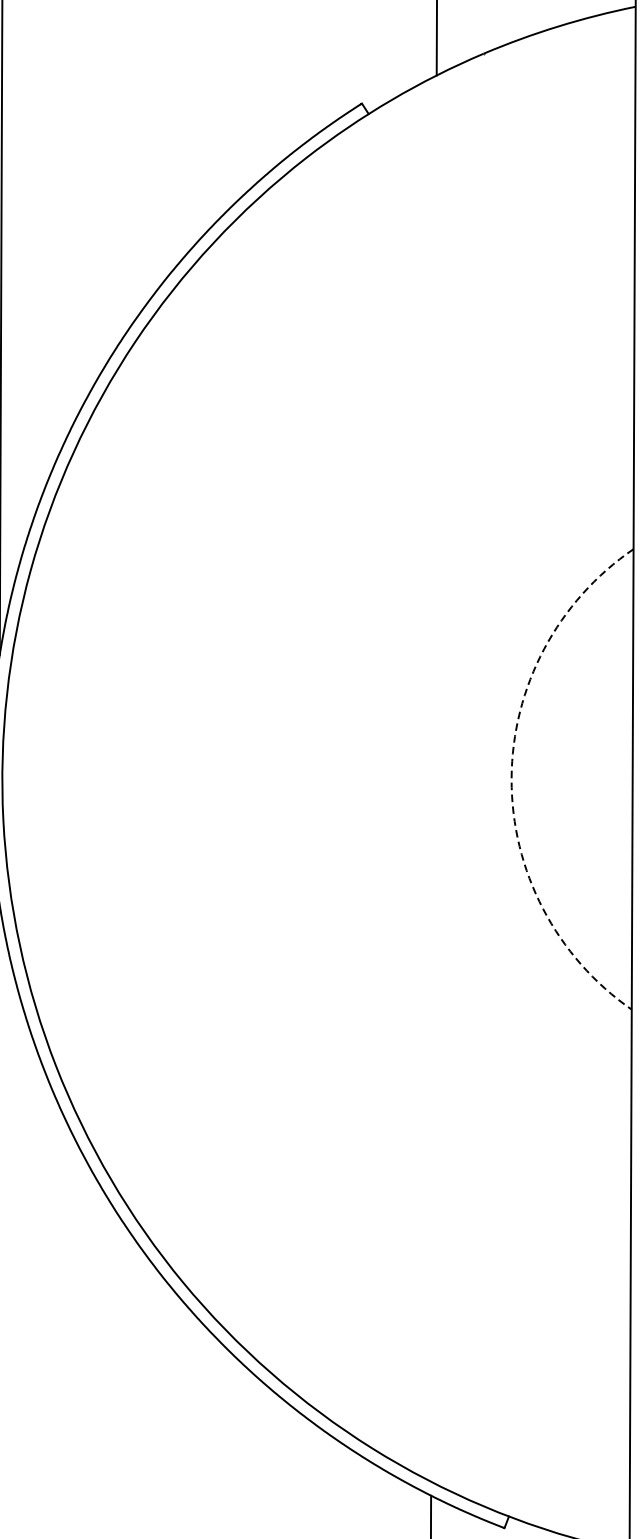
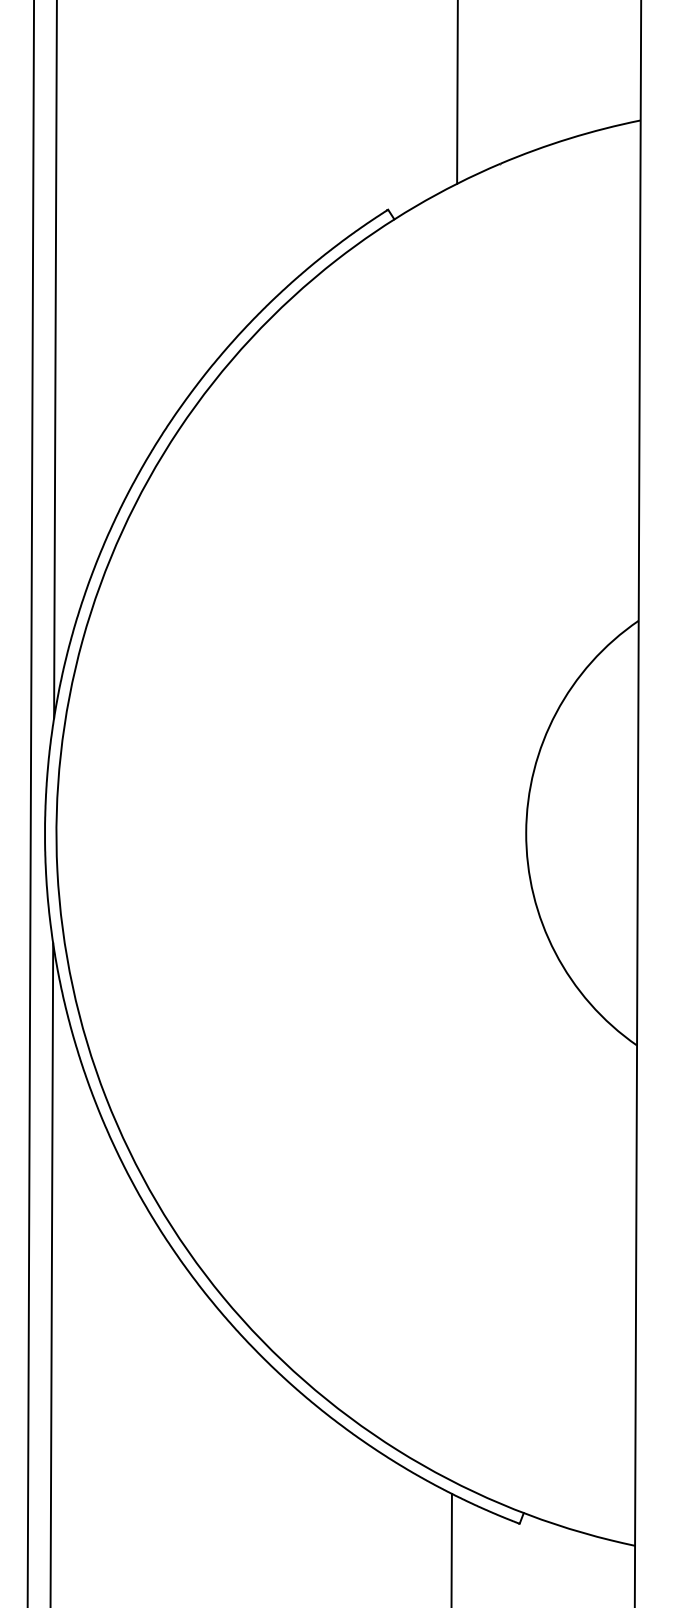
arc: (511, 778) -> (526, 832), dashed -> solid

